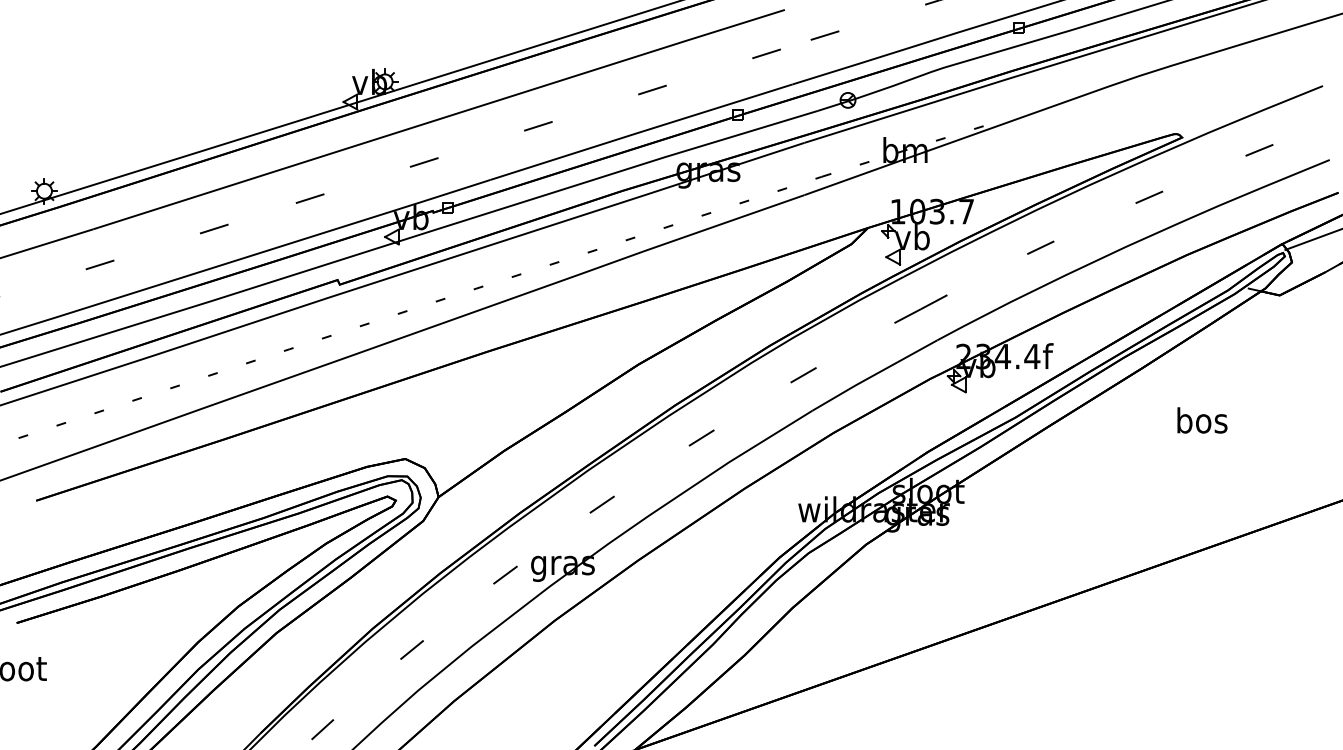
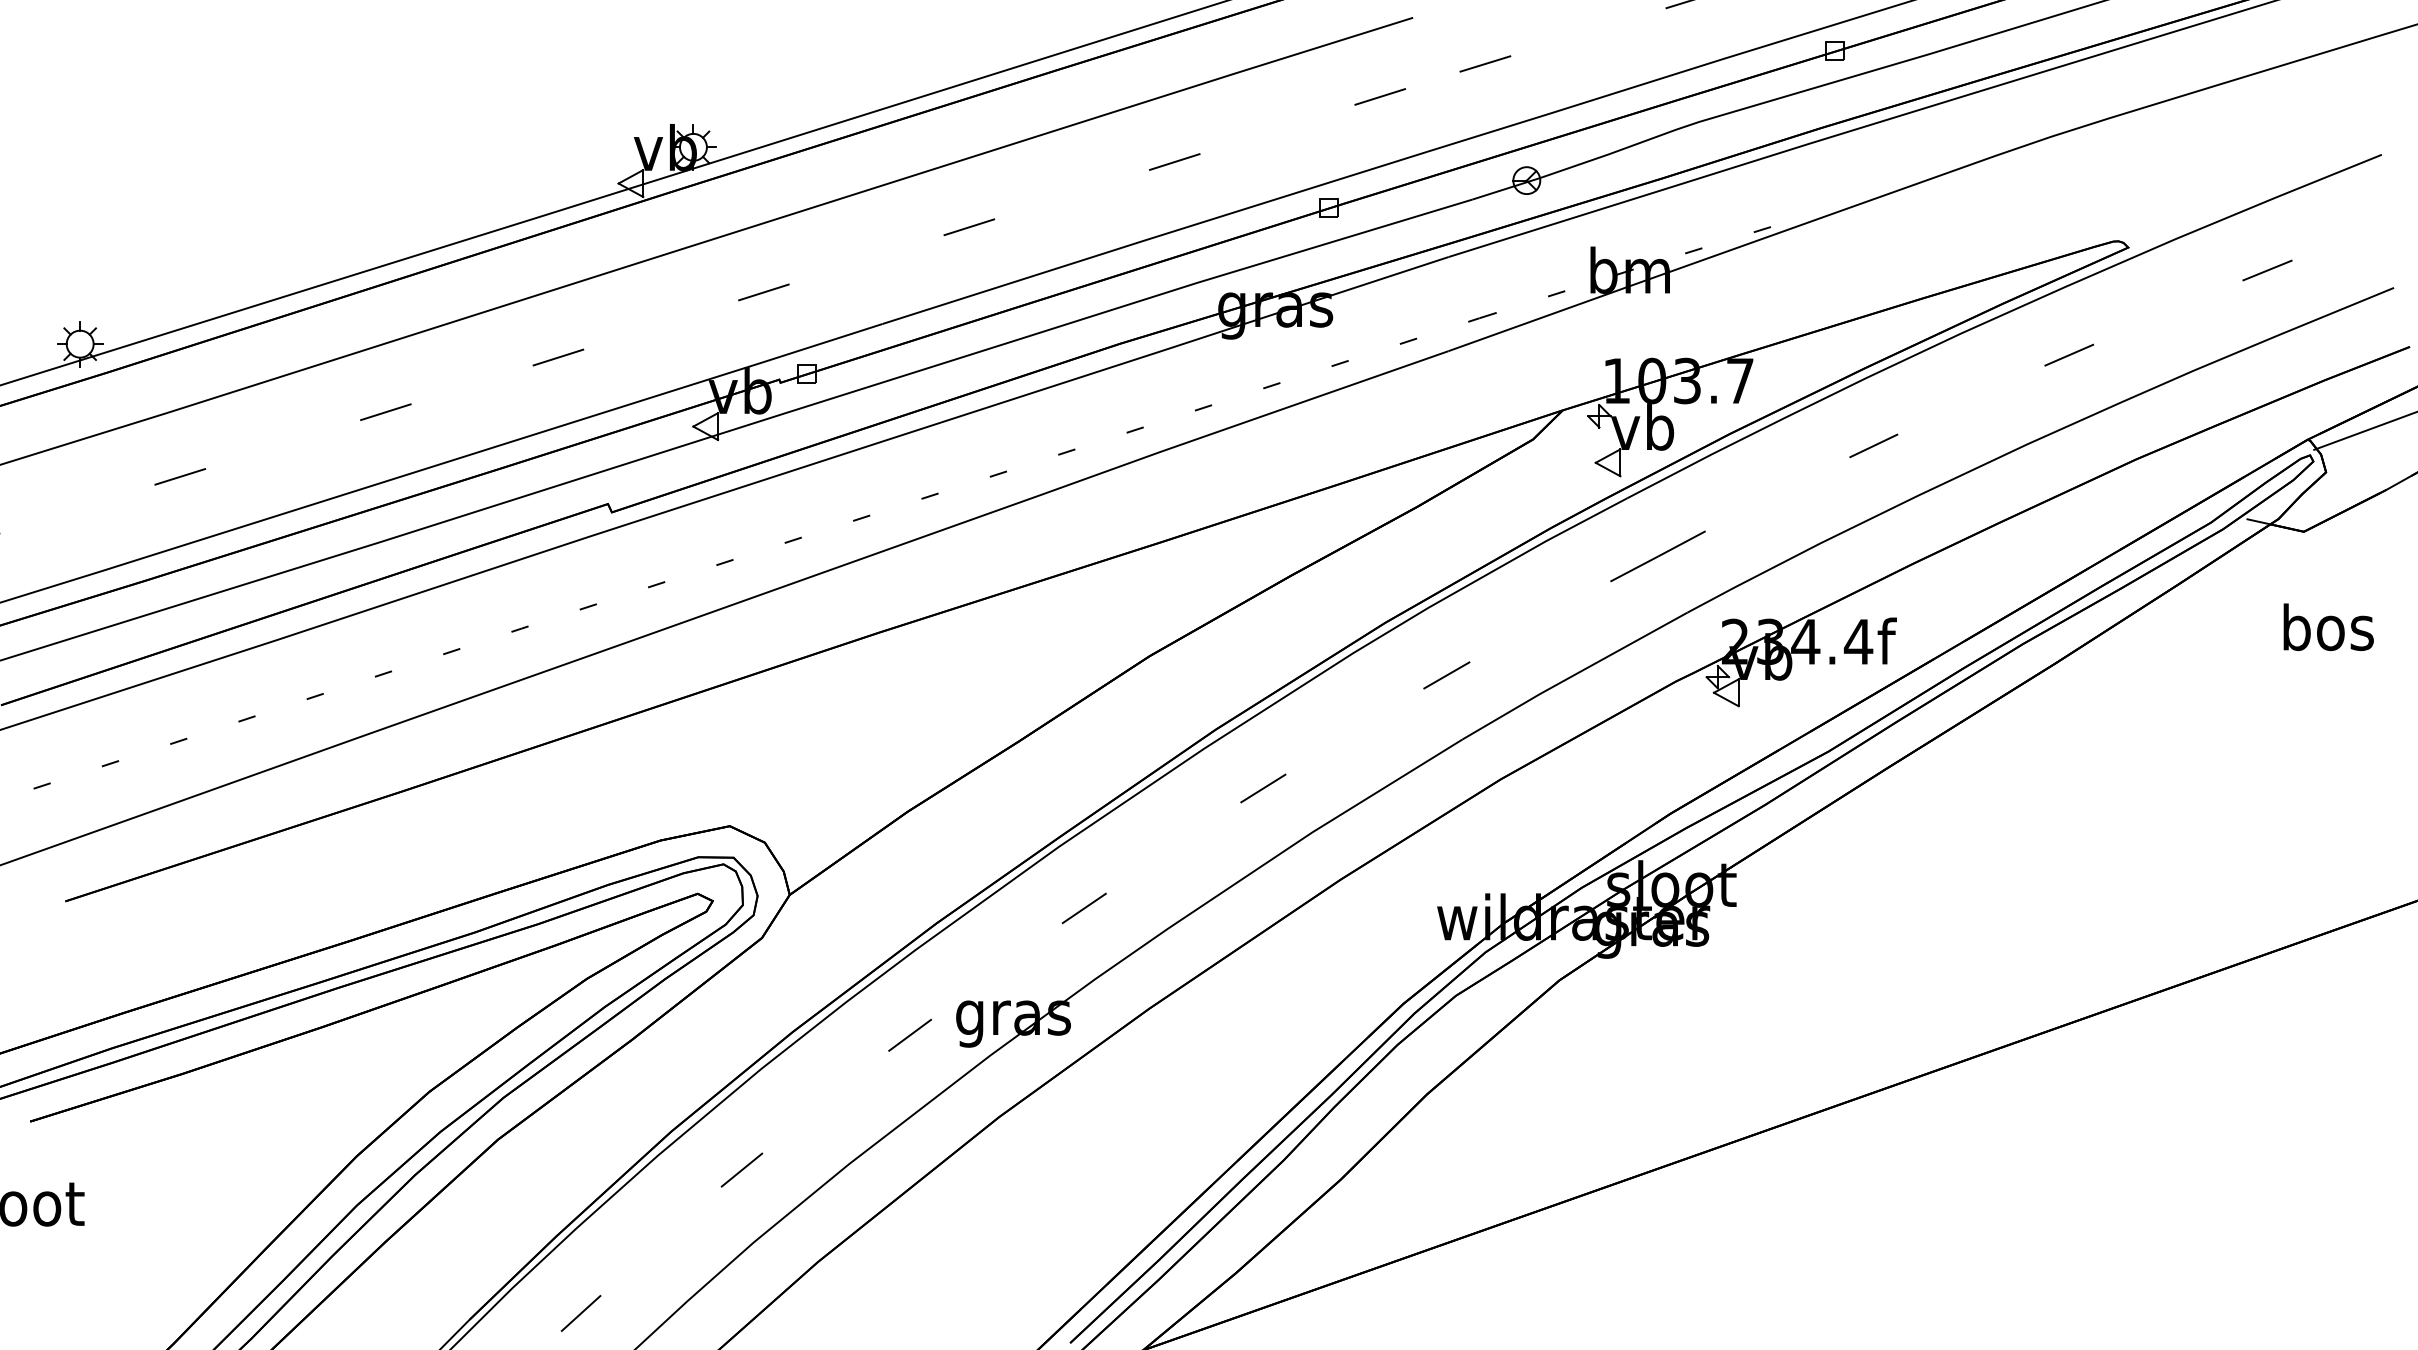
text: (1202, 420) -> (2328, 627), moved

